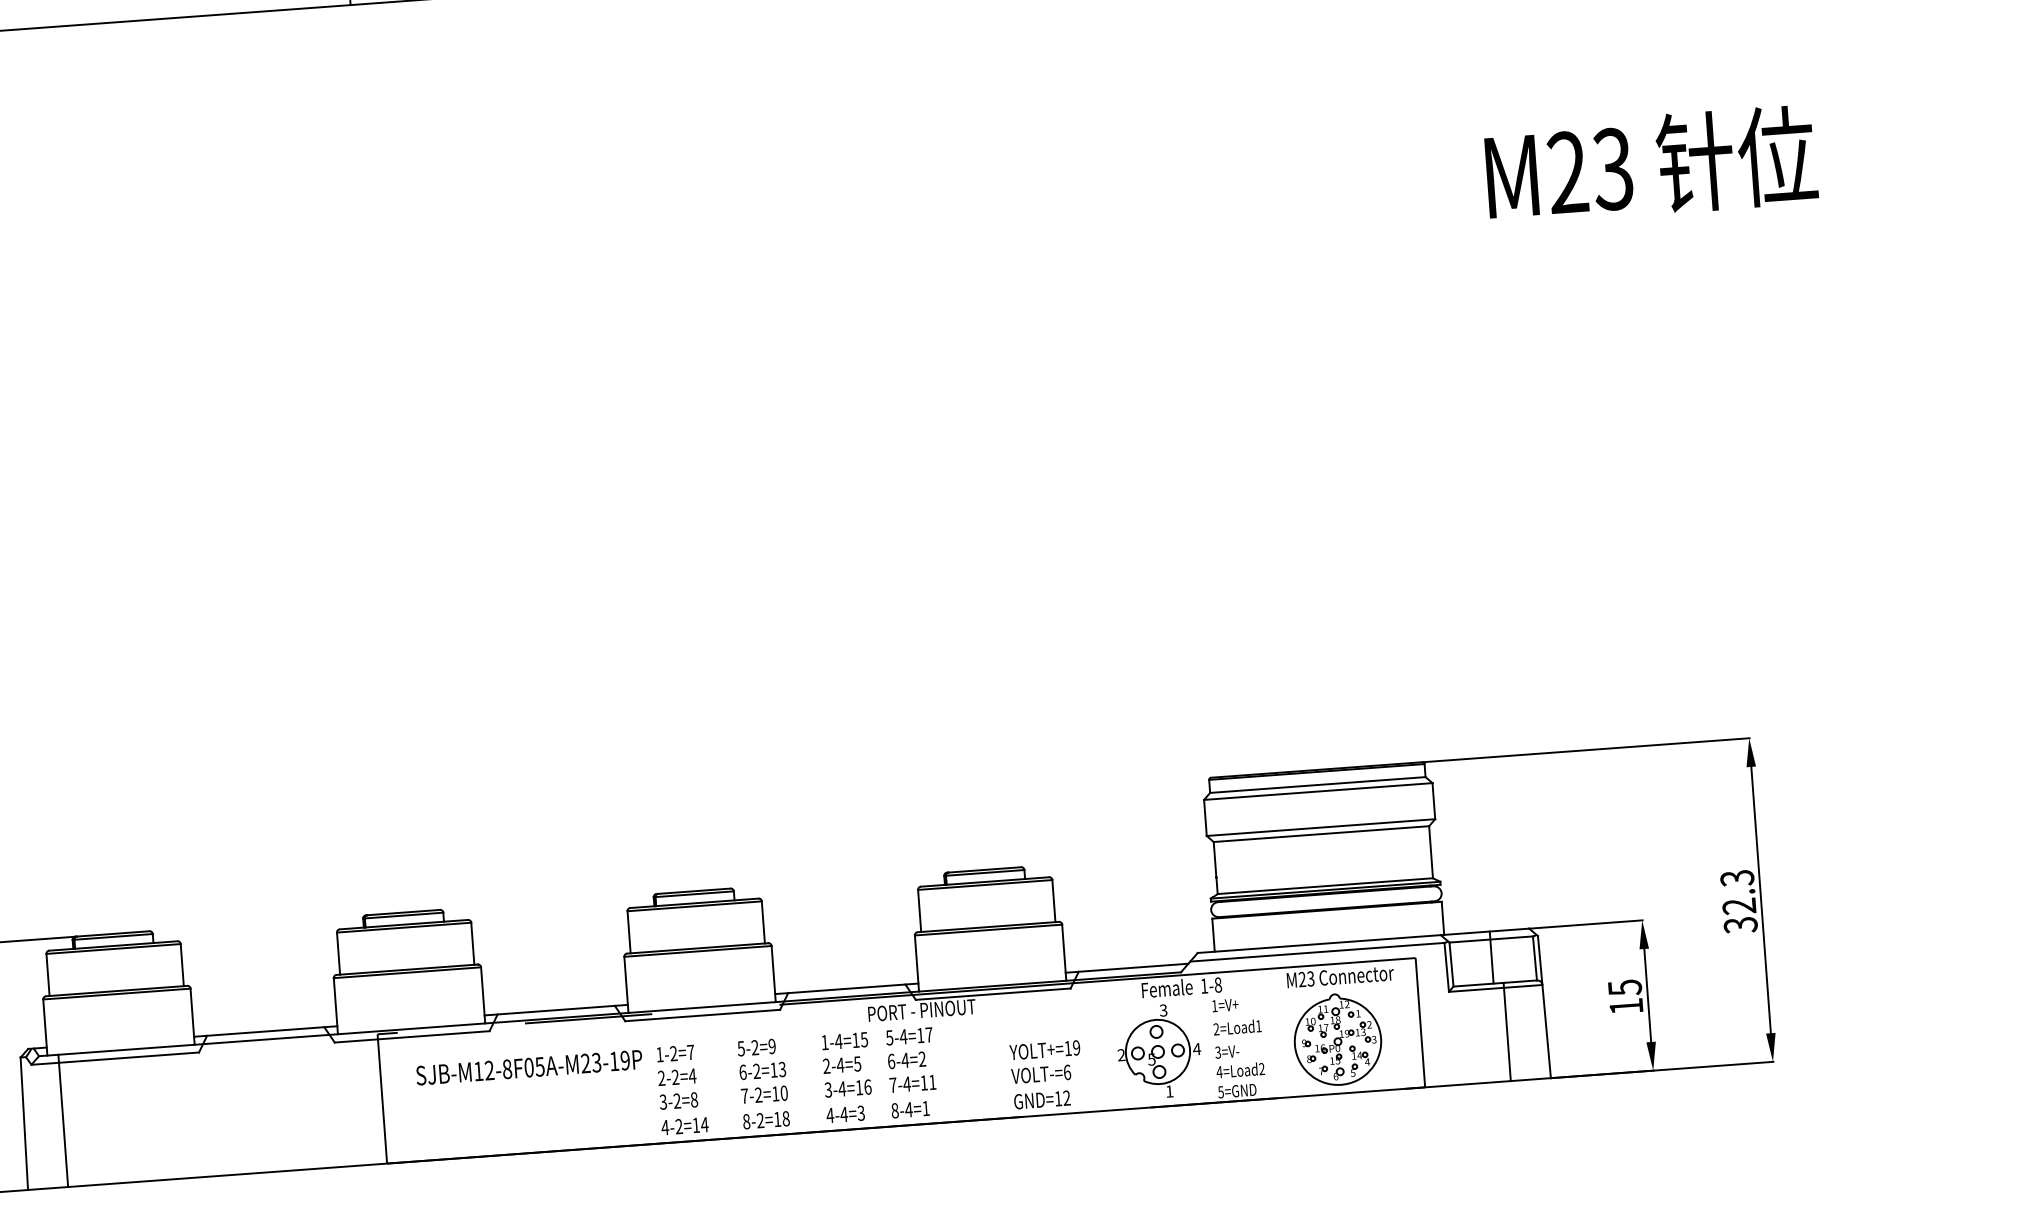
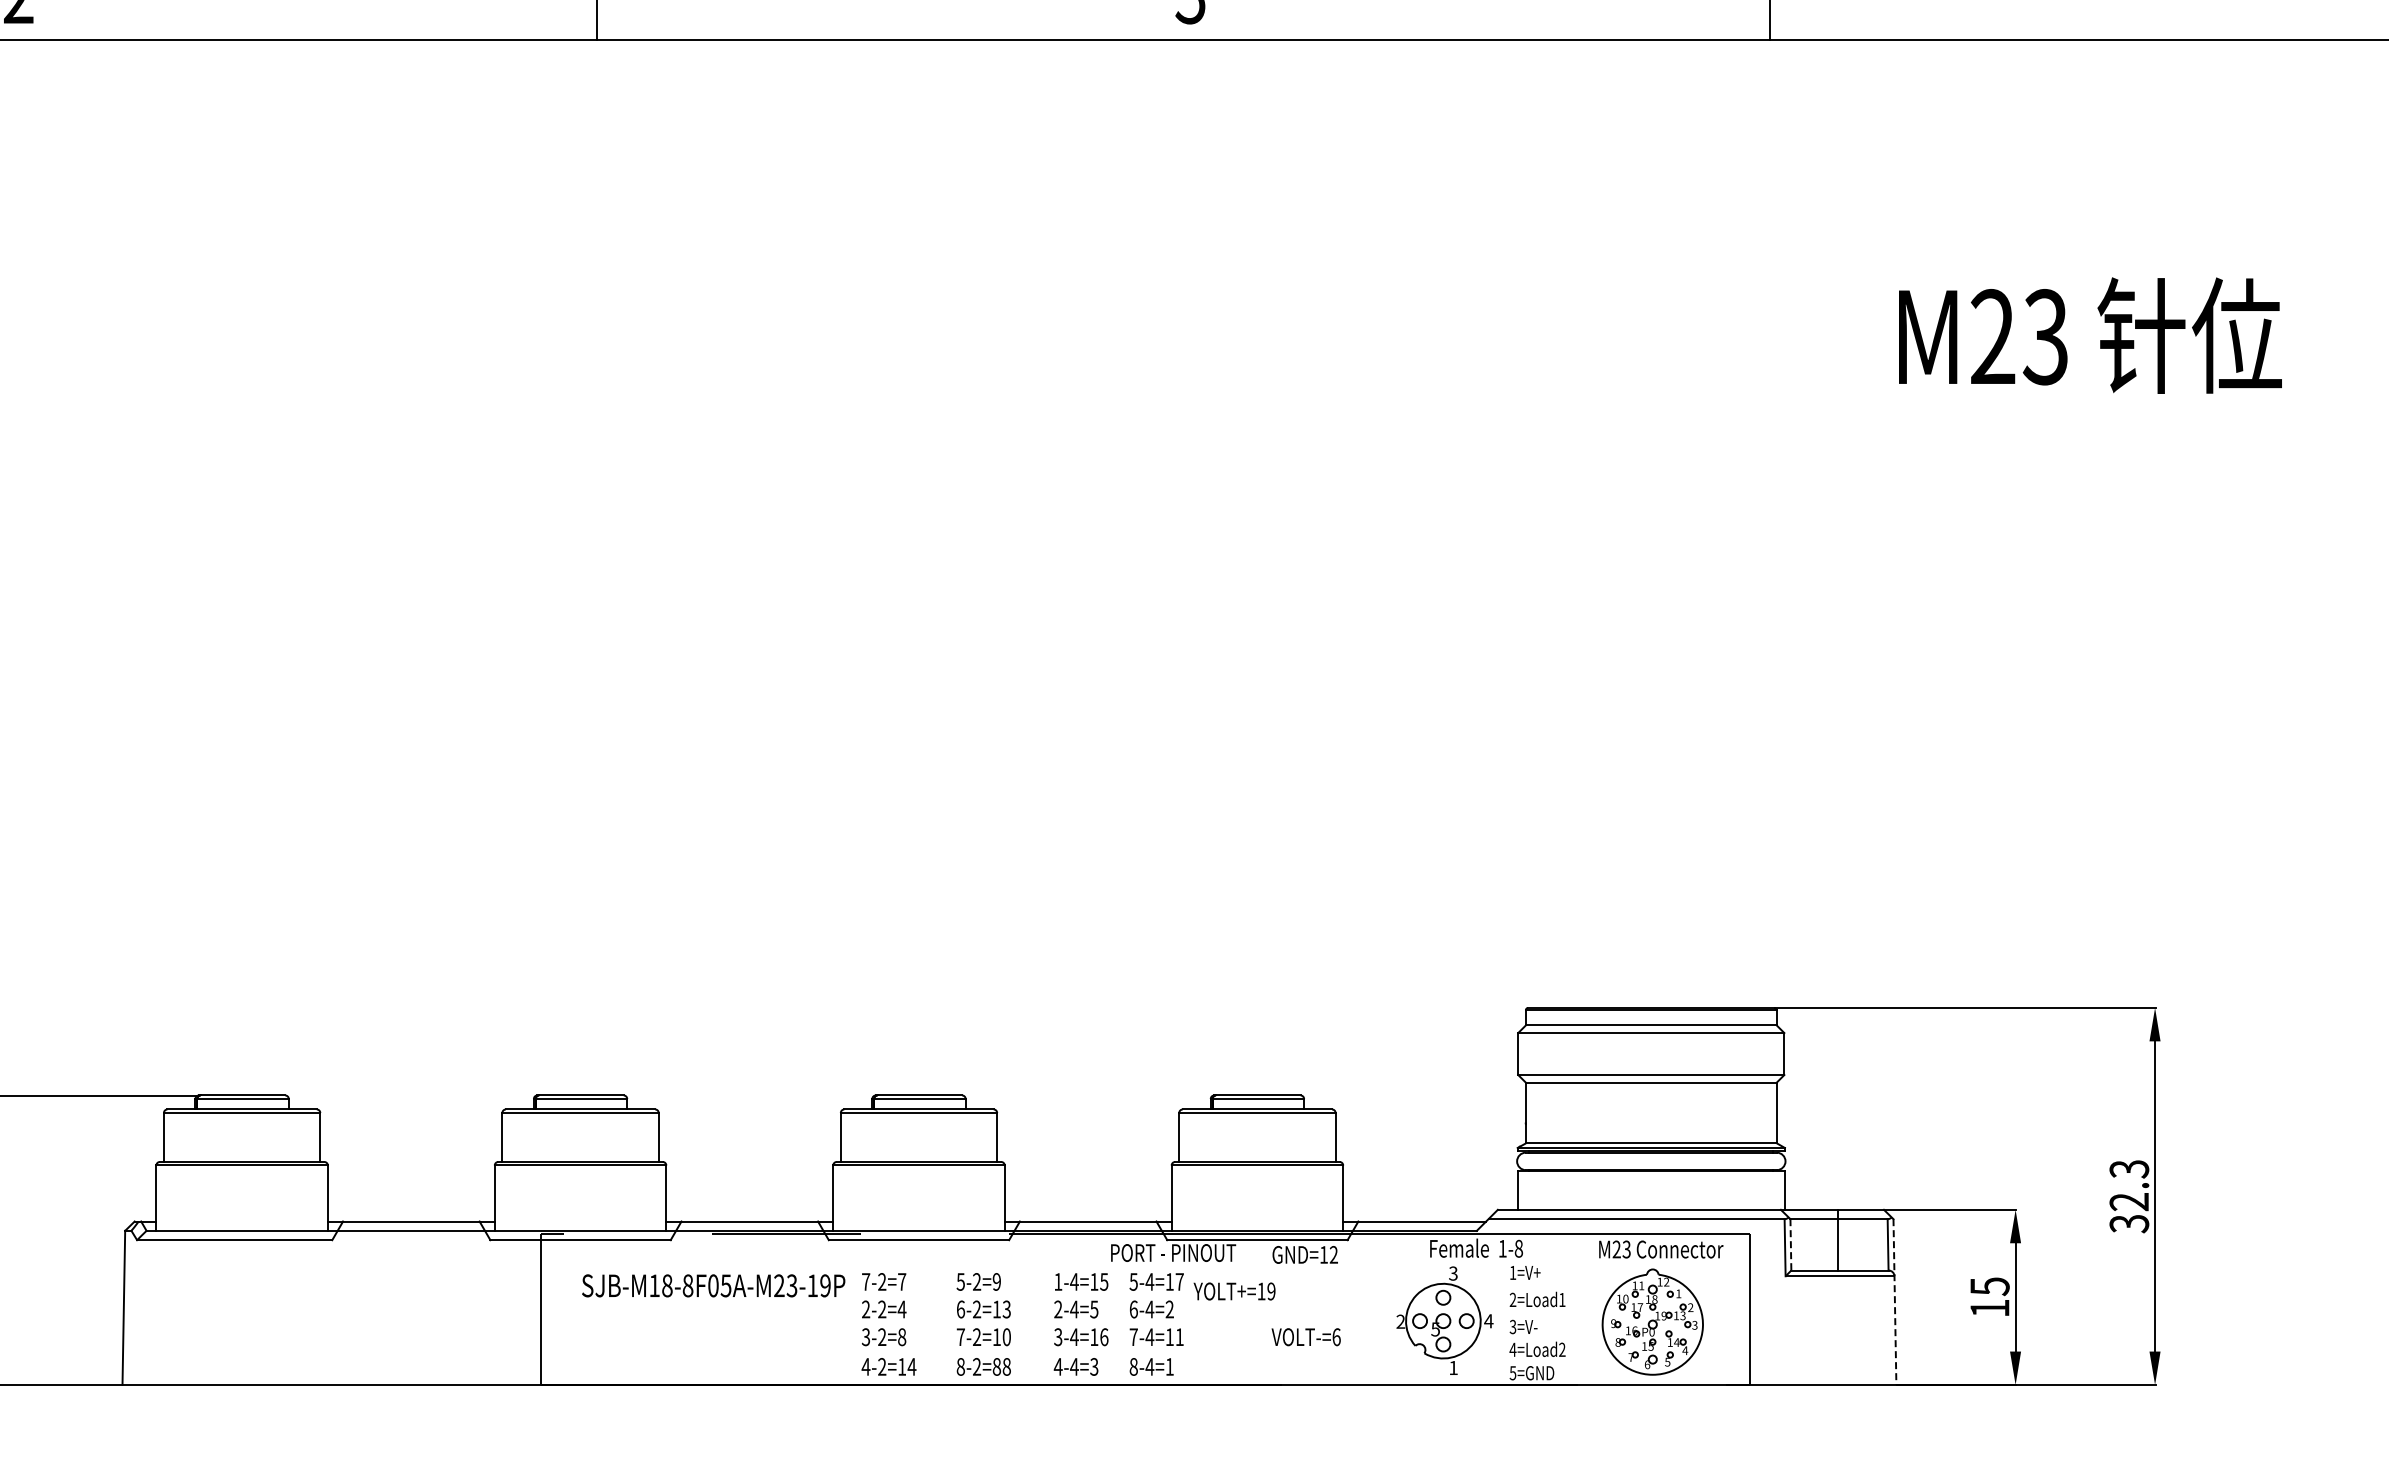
line: (1451, 964) -> (1790, 1244), solid -> dashed
line: (1544, 1007) -> (1894, 1302), solid -> dashed
line: (1507, 1031) -> (1849, 1327), removed
text: (1044, 1050) -> (1234, 1291), moved
text: (660, 1054) -> (866, 1281), 1-2=7 -> 7-2=7
text: (489, 1070) -> (667, 1285), SJB-M12-8F05A-M23-19P -> SJB-M18-8F05A-M23-19P
text: (1041, 1099) -> (1304, 1254), moved
text: (777, 1119) -> (996, 1366), 8-2=18 -> 8-2=88
line: (63, 1120) -> (169, 1307), removed

